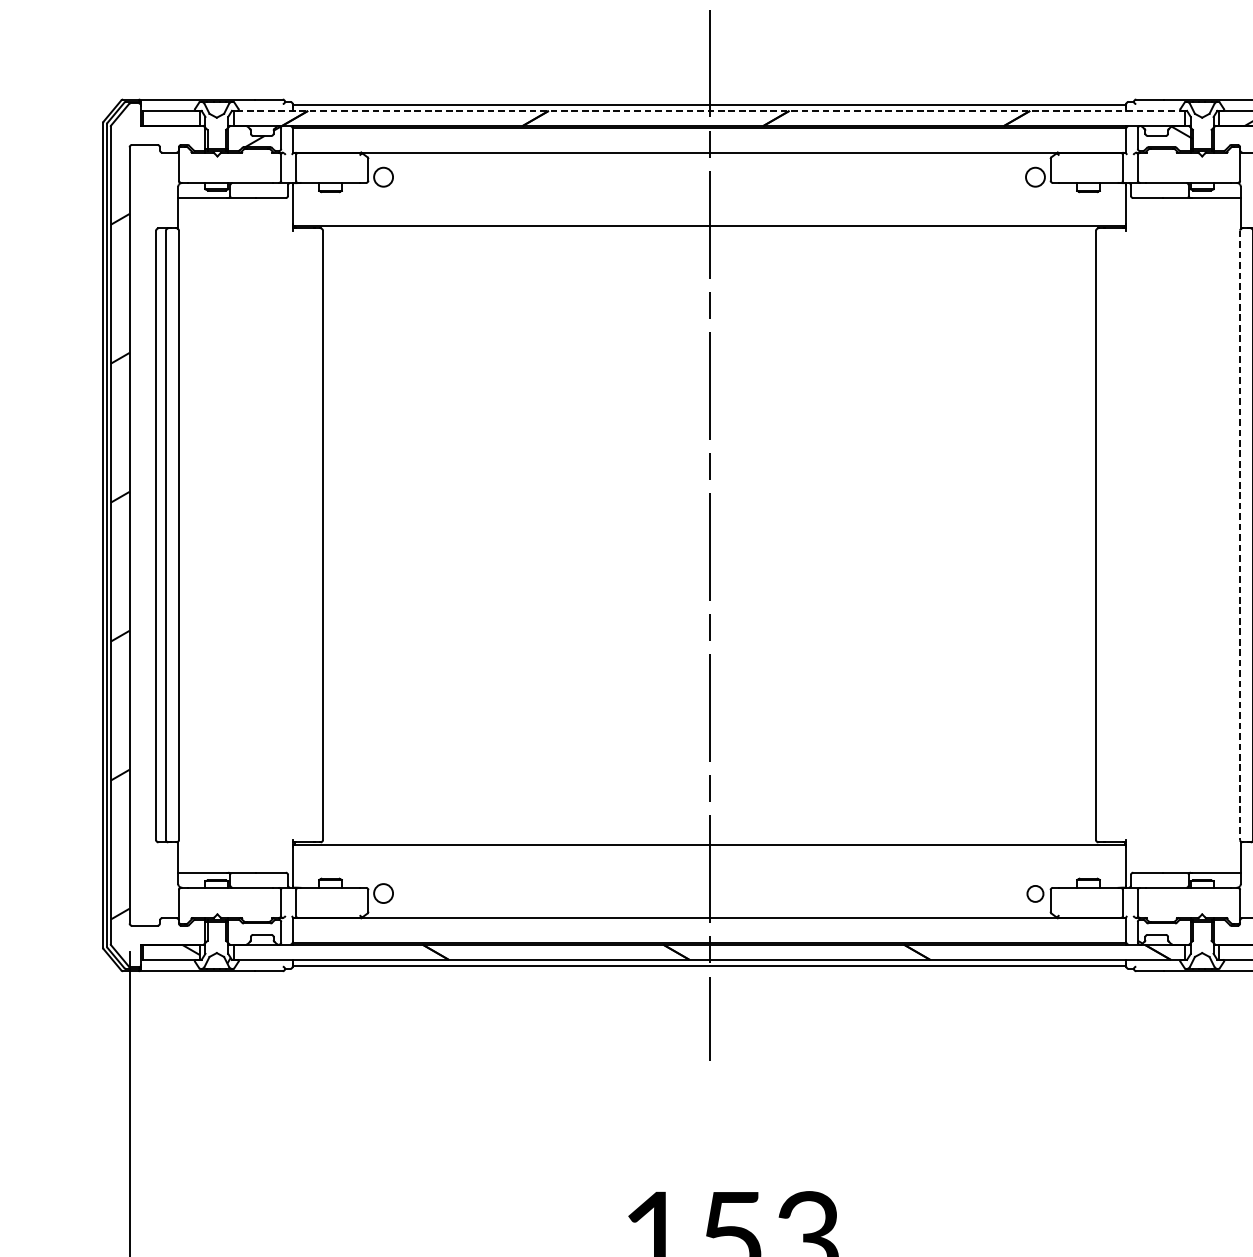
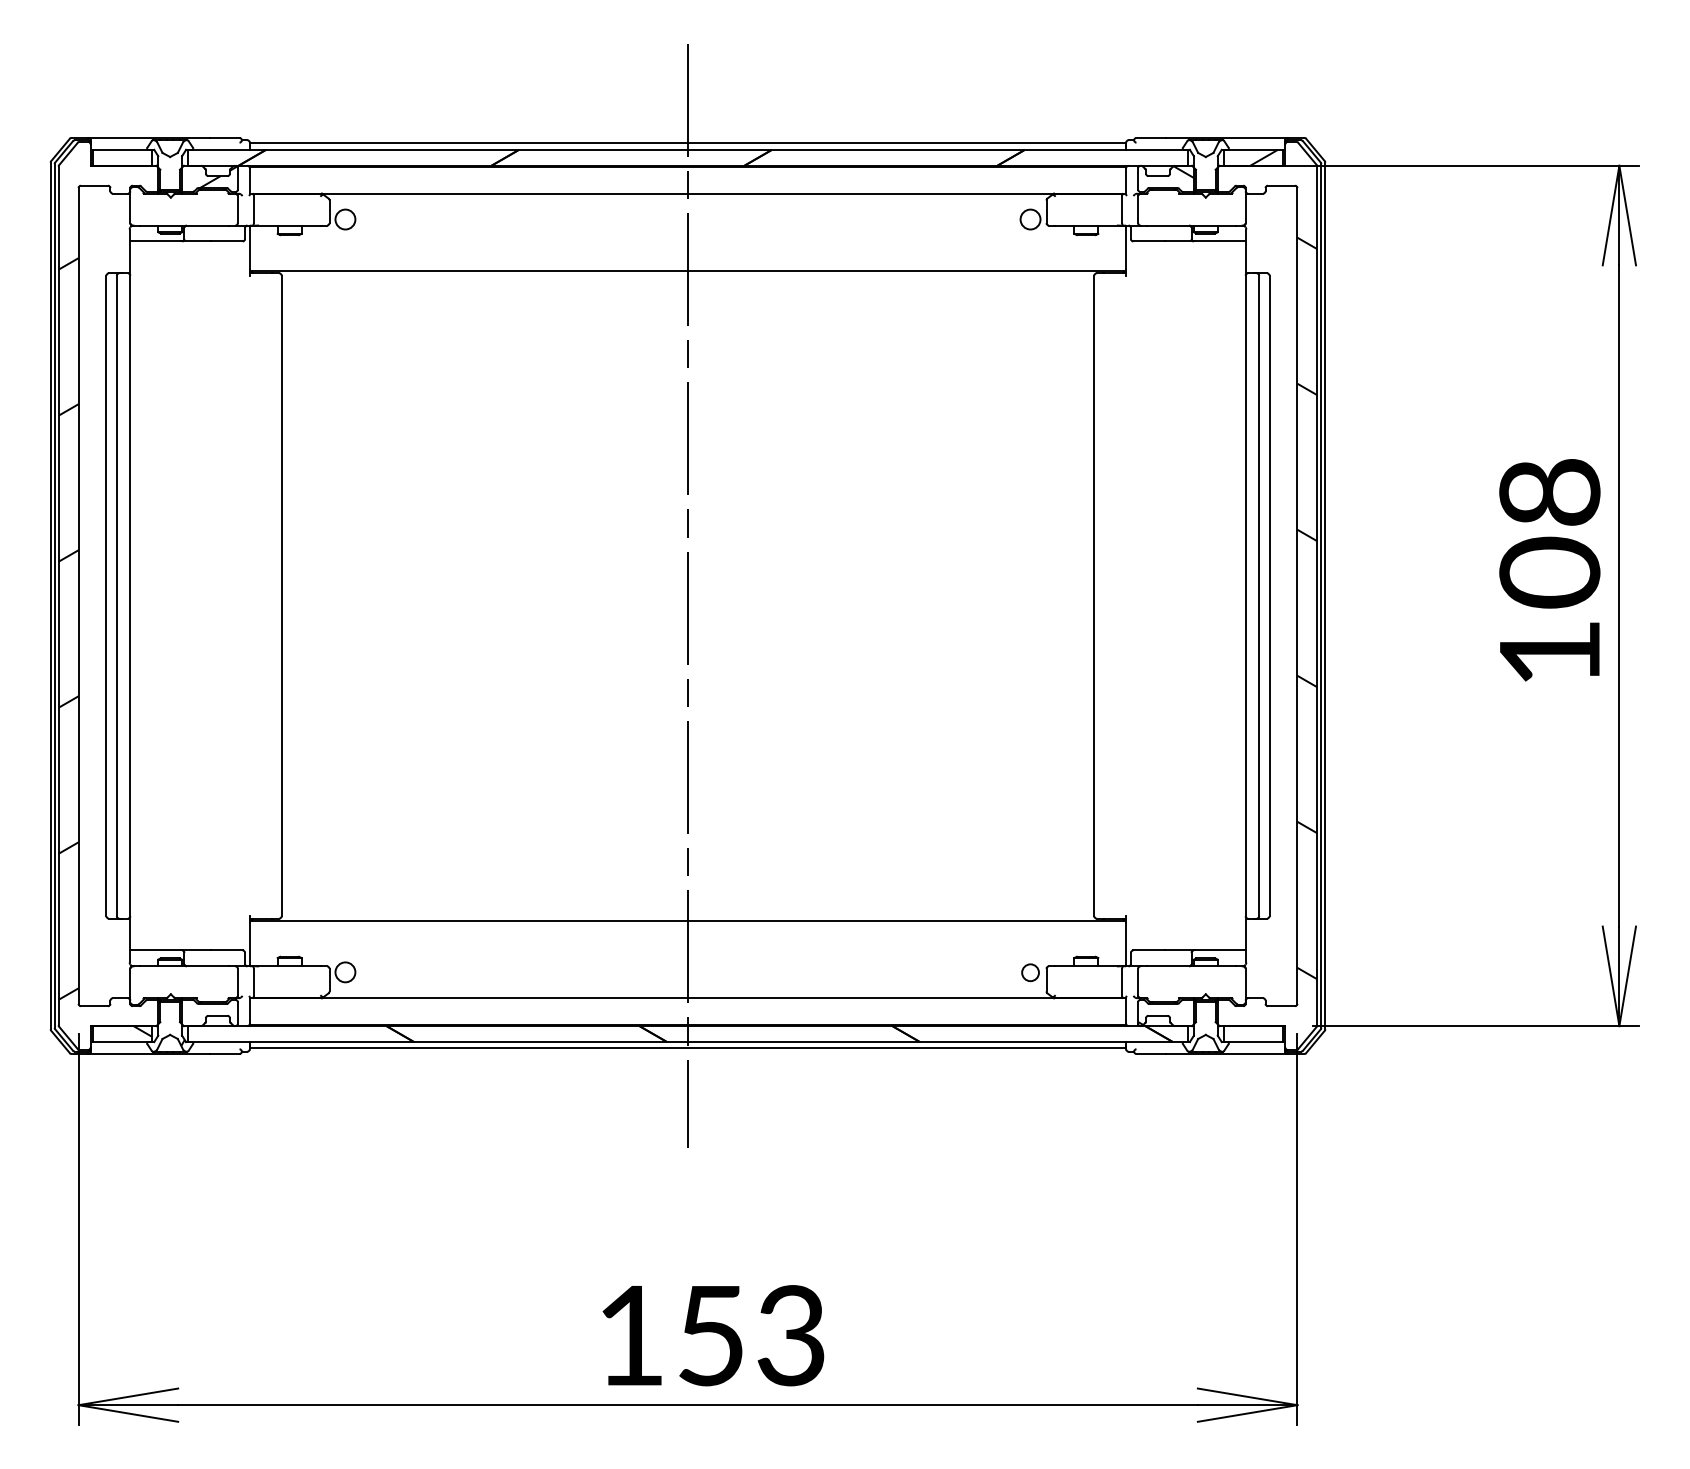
line: (709, 110) -> (688, 149), dashed -> solid
line: (1239, 535) -> (1245, 596), dashed -> solid

